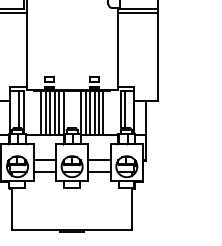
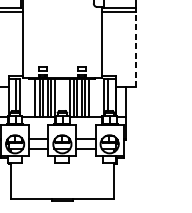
line: (157, 57) -> (136, 49), solid -> dashed

